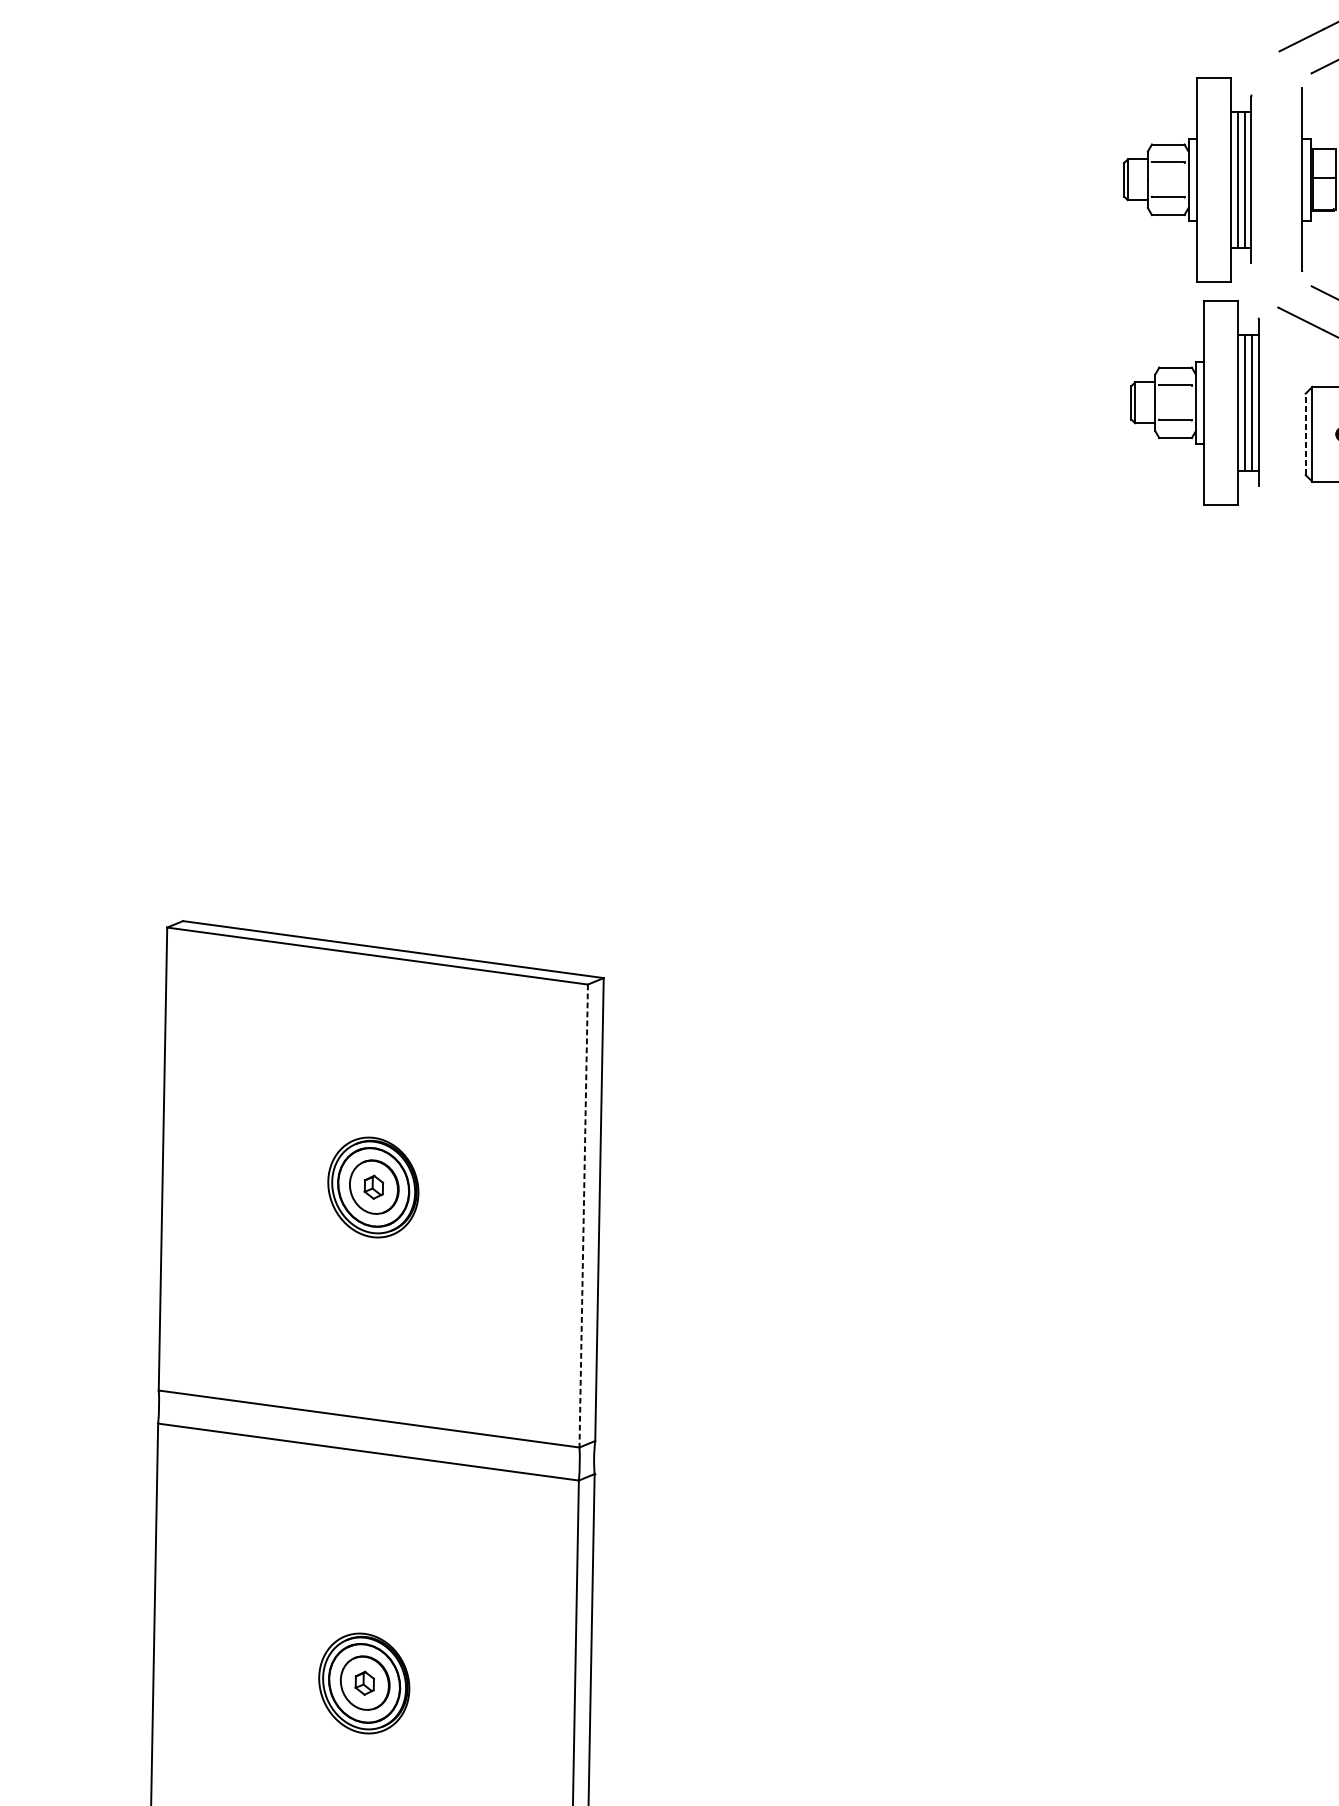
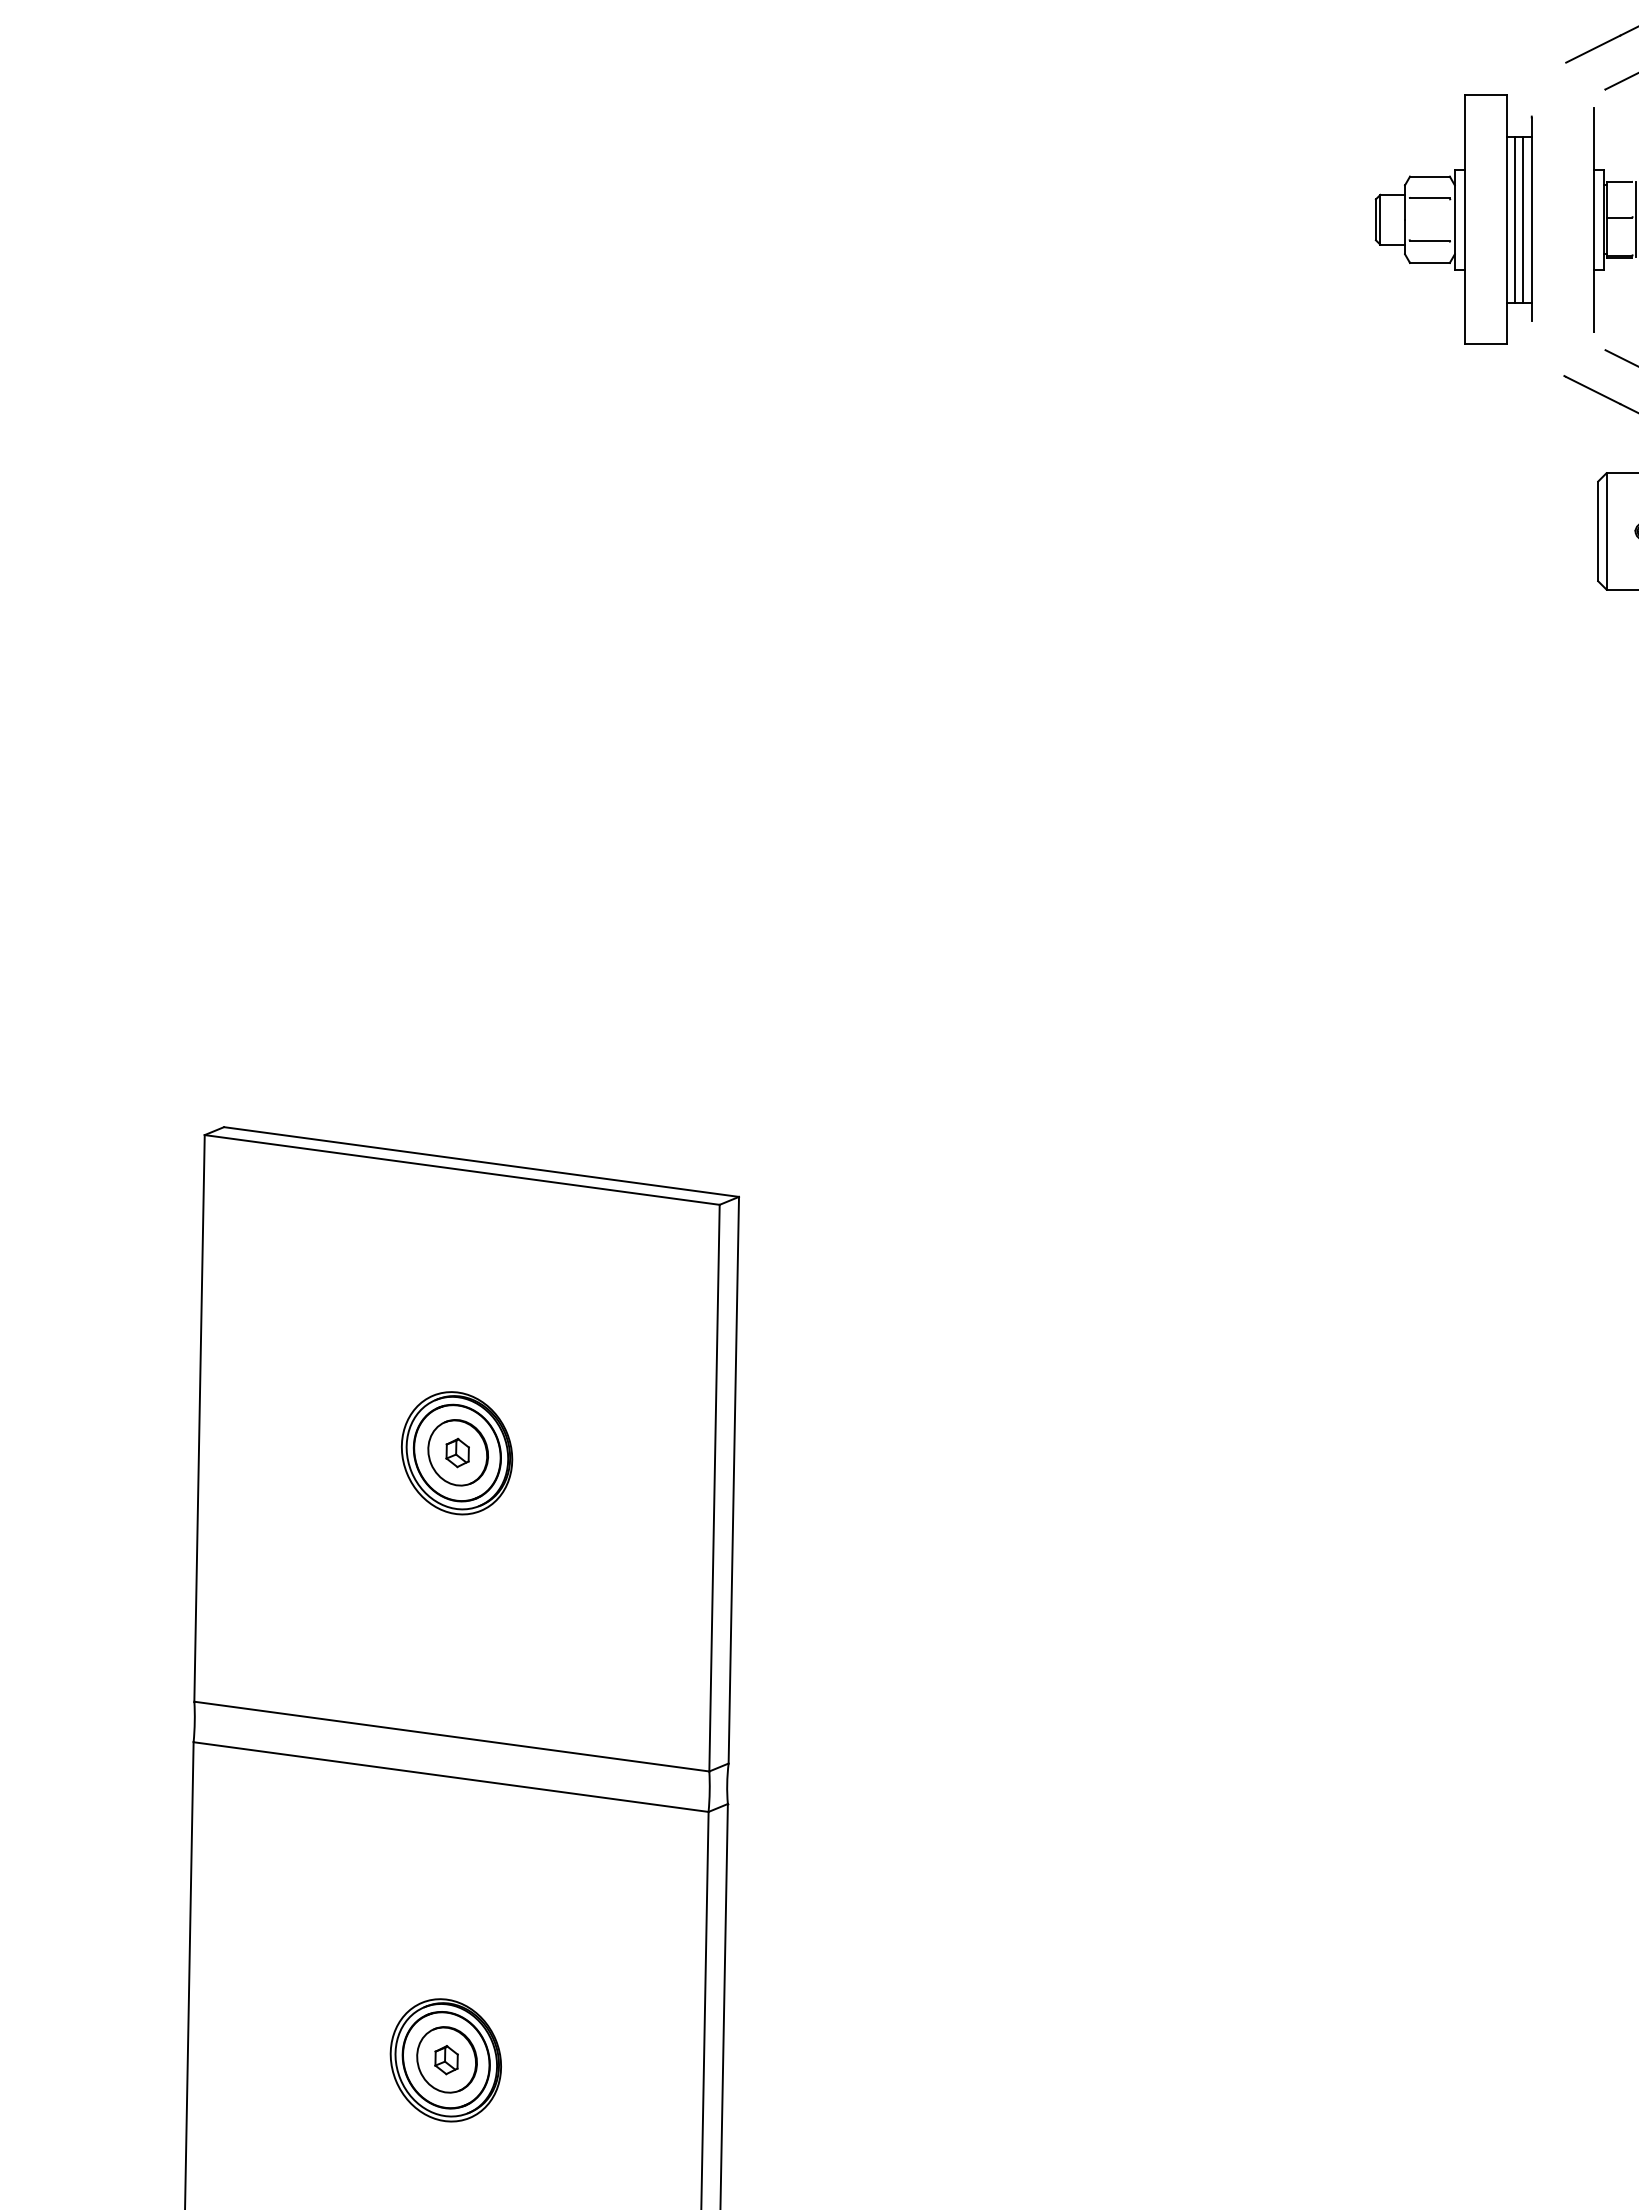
part: (1194, 402) -> (1462, 492), removed
line: (1305, 434) -> (1598, 531), dashed -> solid
line: (583, 1216) -> (714, 1488), dashed -> solid

